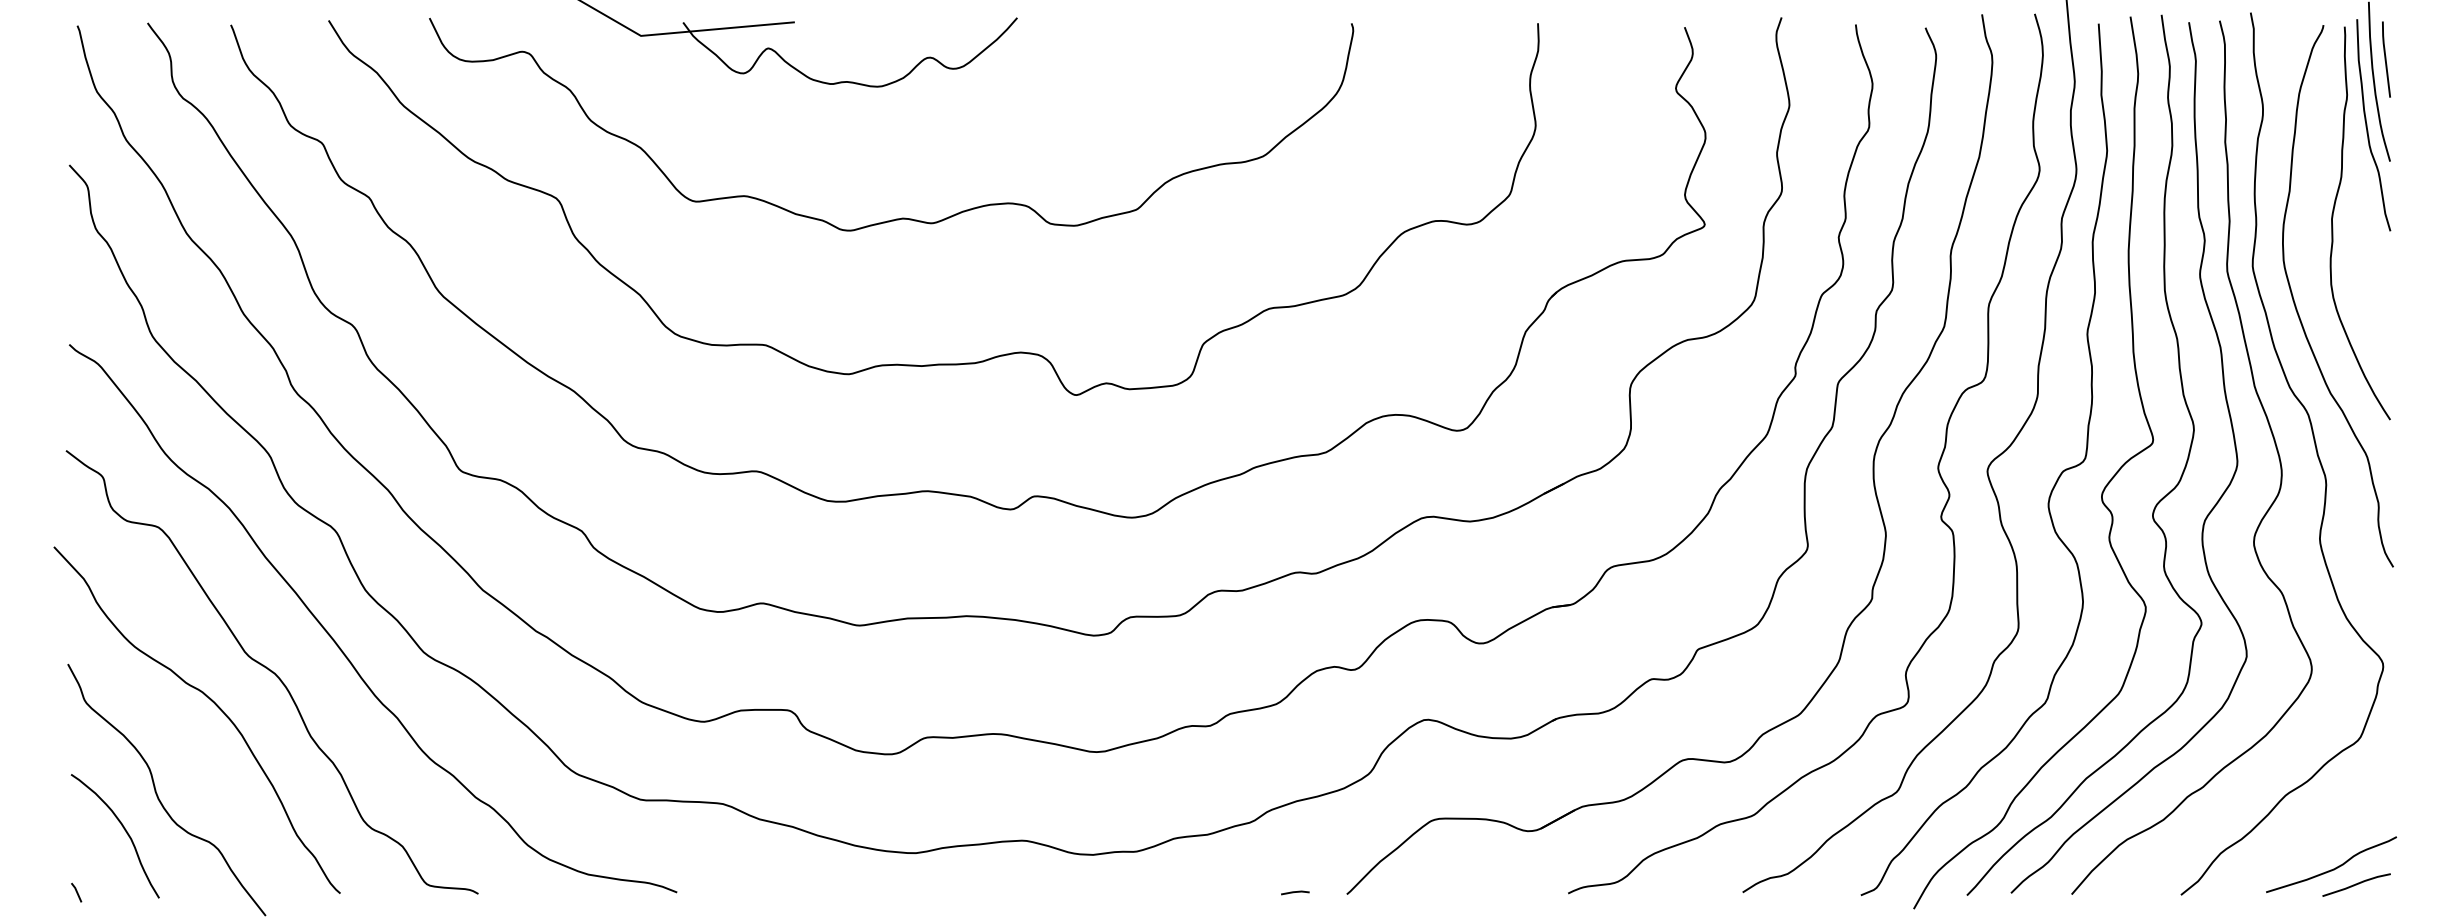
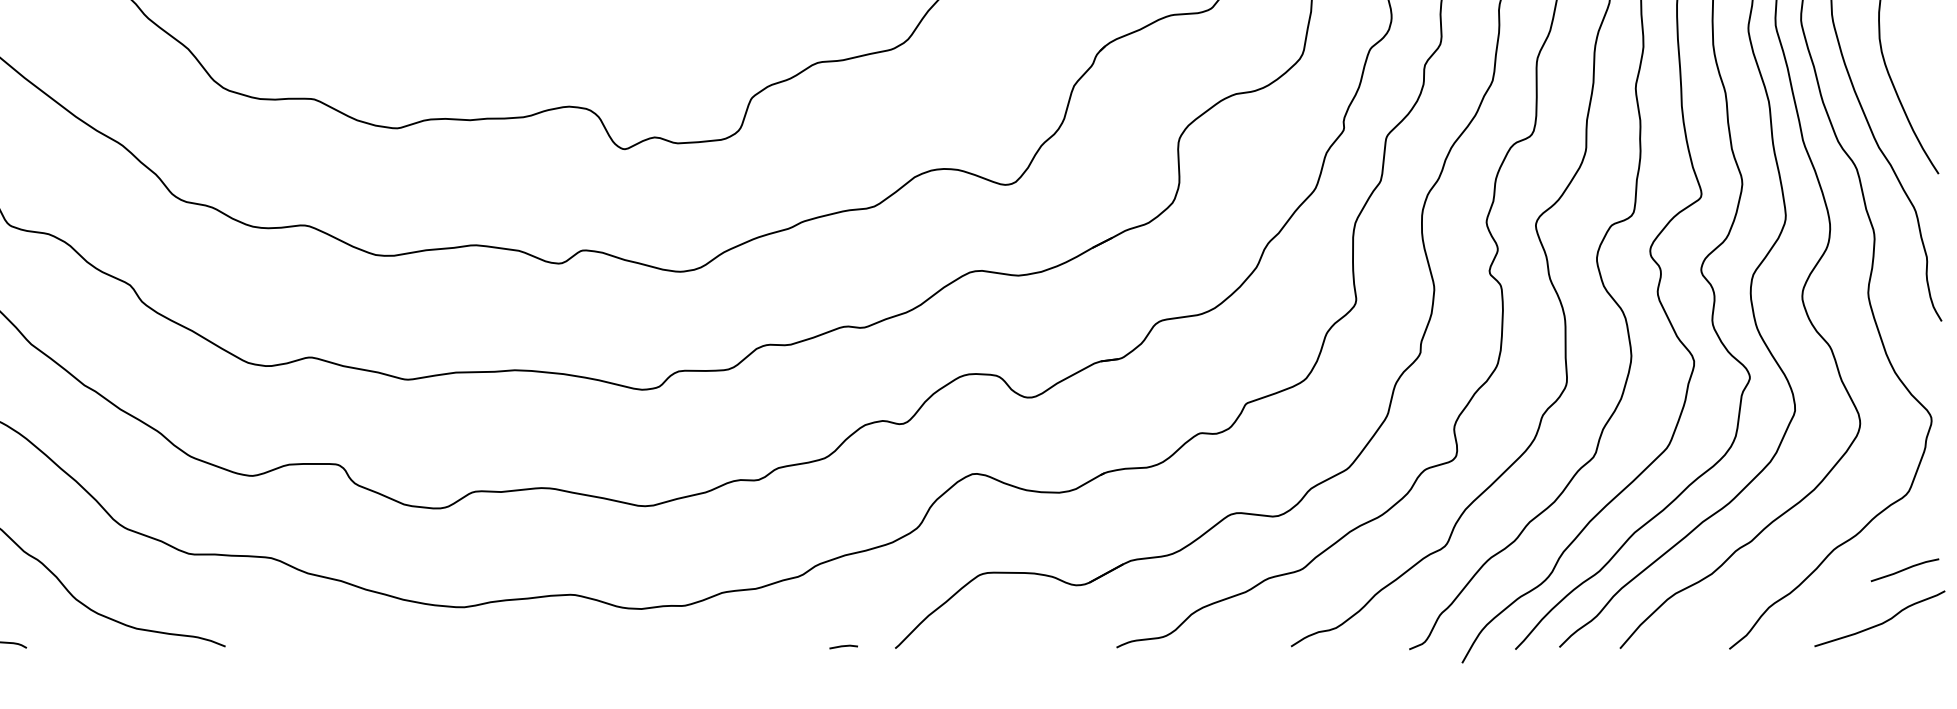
line: (2356, 884) -> (1904, 569), moved

